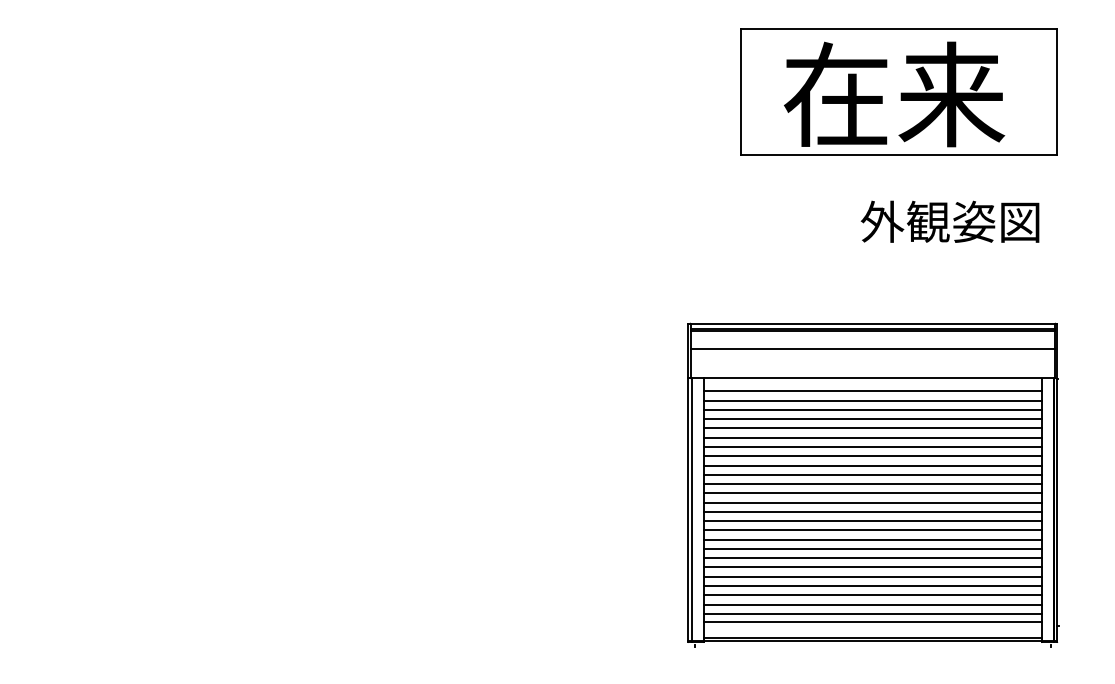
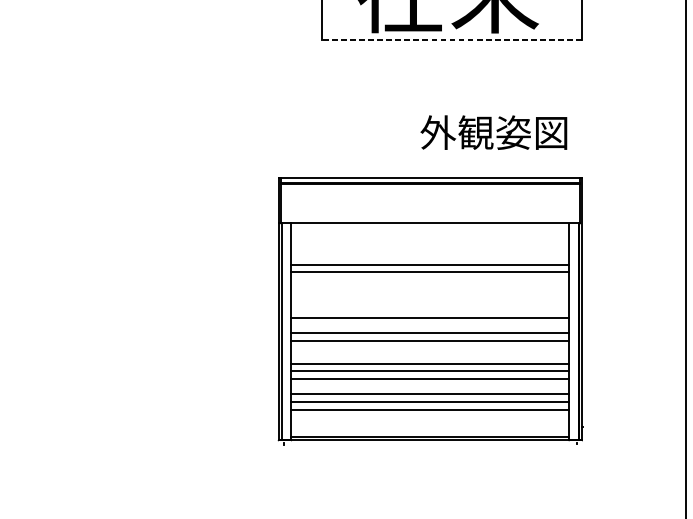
line: (899, 155) -> (452, 40), solid -> dashed
text: (949, 221) -> (493, 132), moved
line: (872, 348) -> (430, 198), removed
line: (872, 391) -> (430, 234), removed
line: (872, 400) -> (430, 241), removed
line: (872, 409) -> (430, 249), removed
line: (872, 419) -> (430, 257), removed
line: (872, 446) -> (430, 279), removed
line: (872, 456) -> (430, 287), removed
line: (872, 465) -> (430, 295), removed
line: (872, 474) -> (430, 302), removed
line: (872, 484) -> (430, 310), removed
line: (872, 502) -> (430, 325), removed
line: (872, 530) -> (430, 348), removed
line: (872, 539) -> (430, 356), removed
line: (872, 576) -> (430, 386), removed
line: (872, 613) -> (430, 416), removed
line: (872, 622) -> (430, 424), removed

